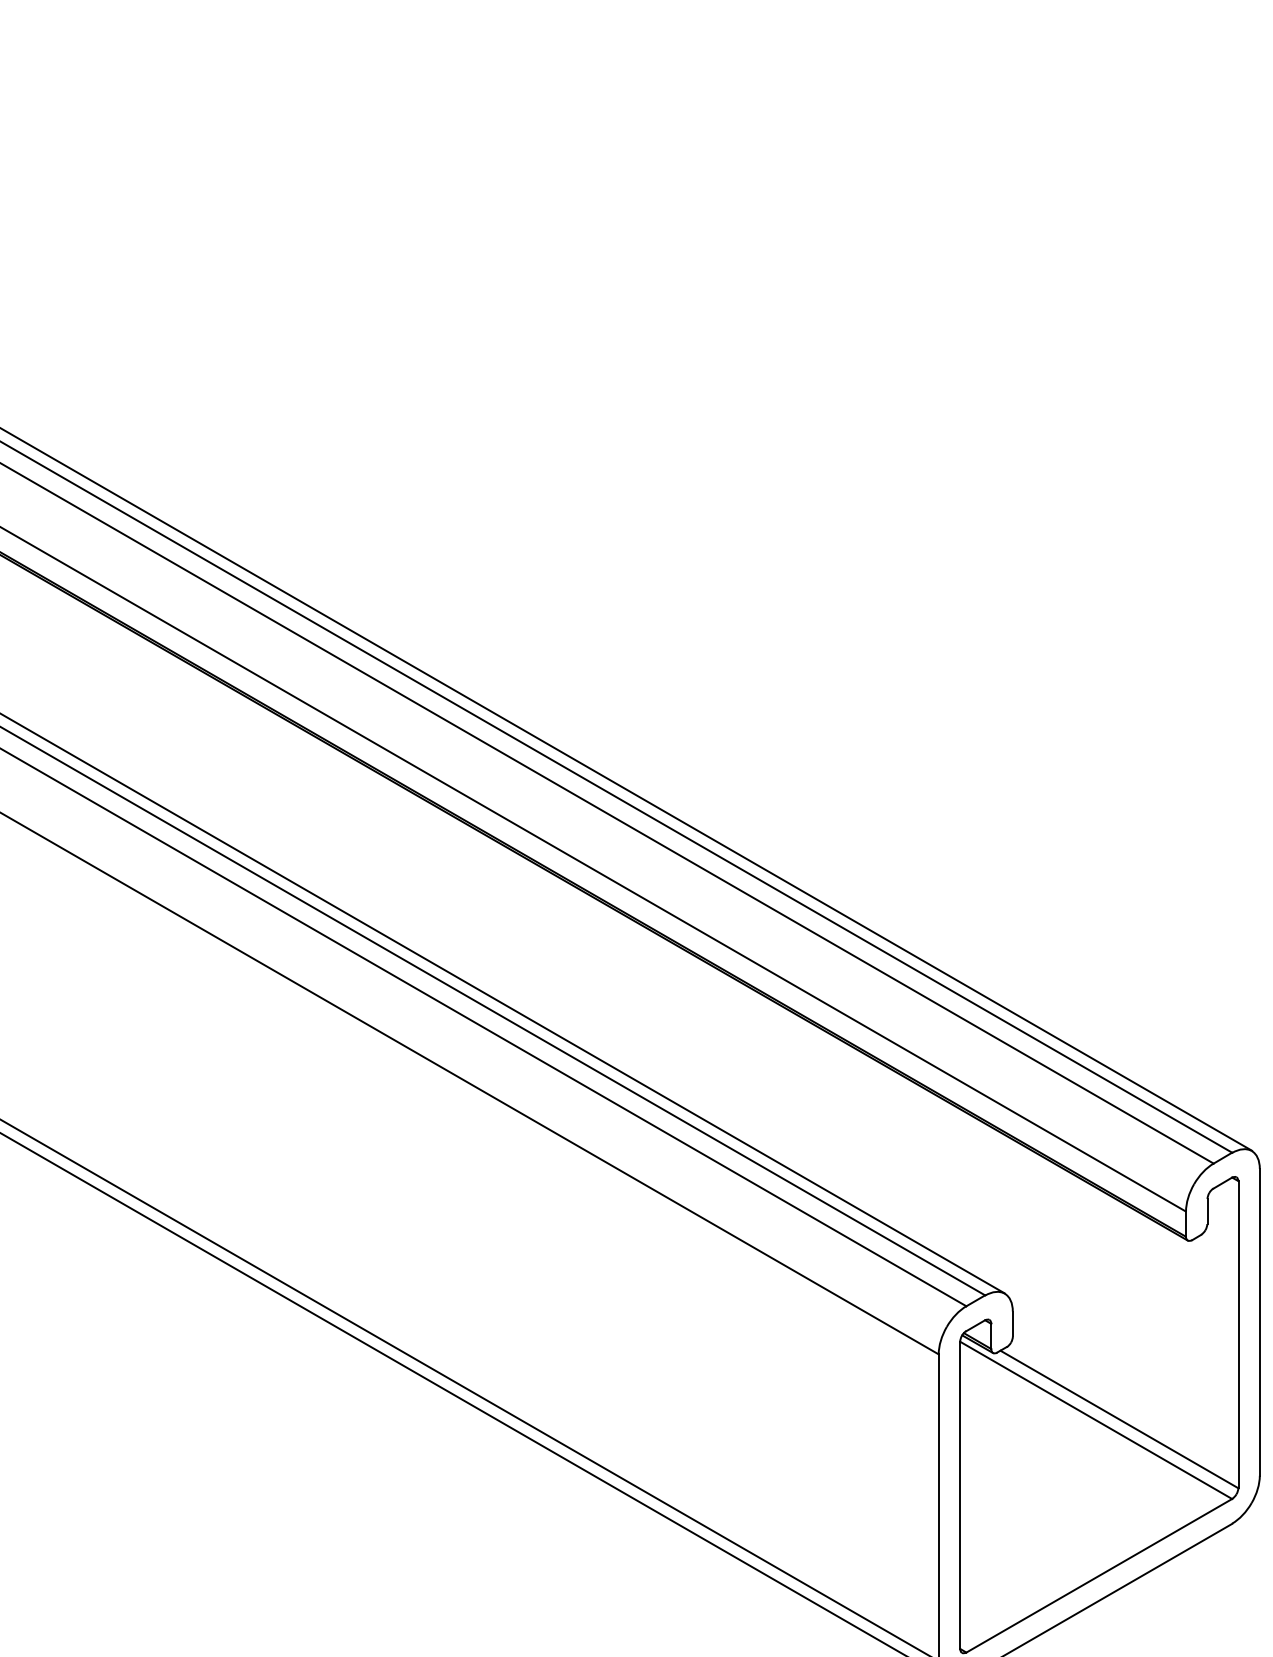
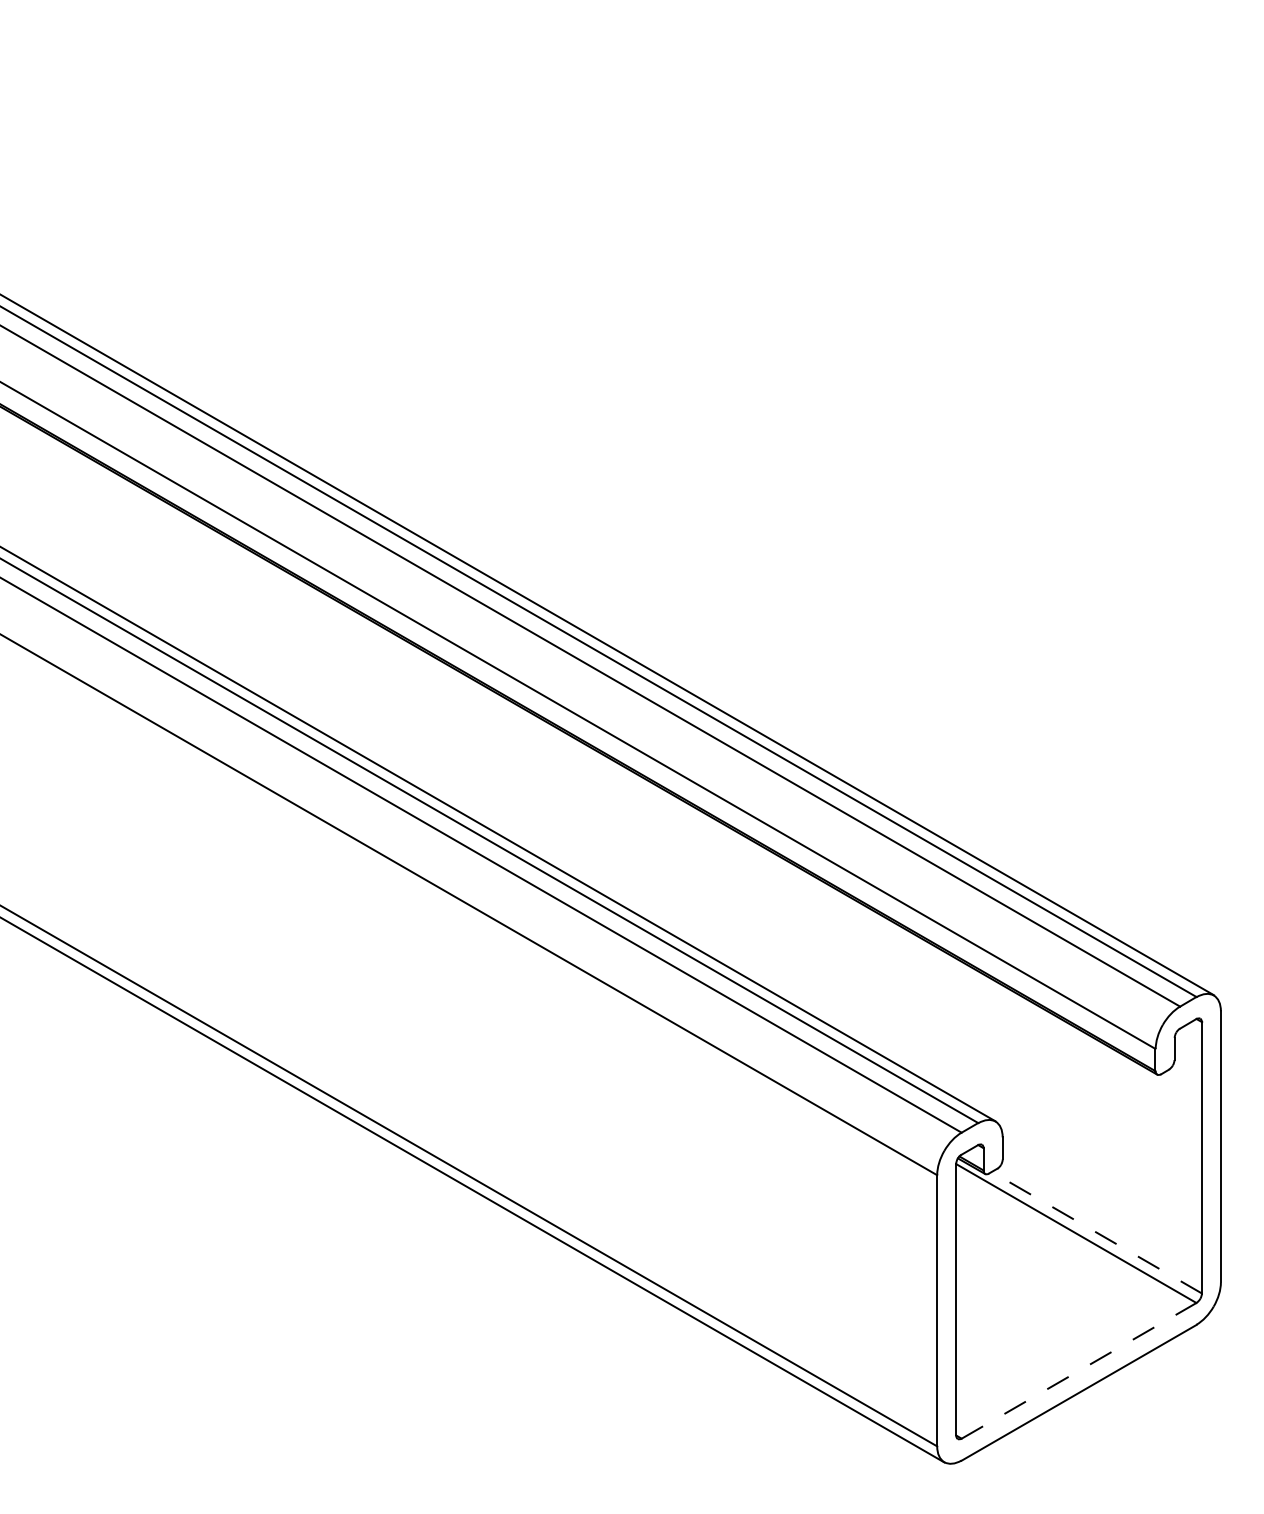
line: (1119, 1419) -> (1096, 1232), solid -> dashed
line: (1099, 1575) -> (1079, 1370), solid -> dashed

